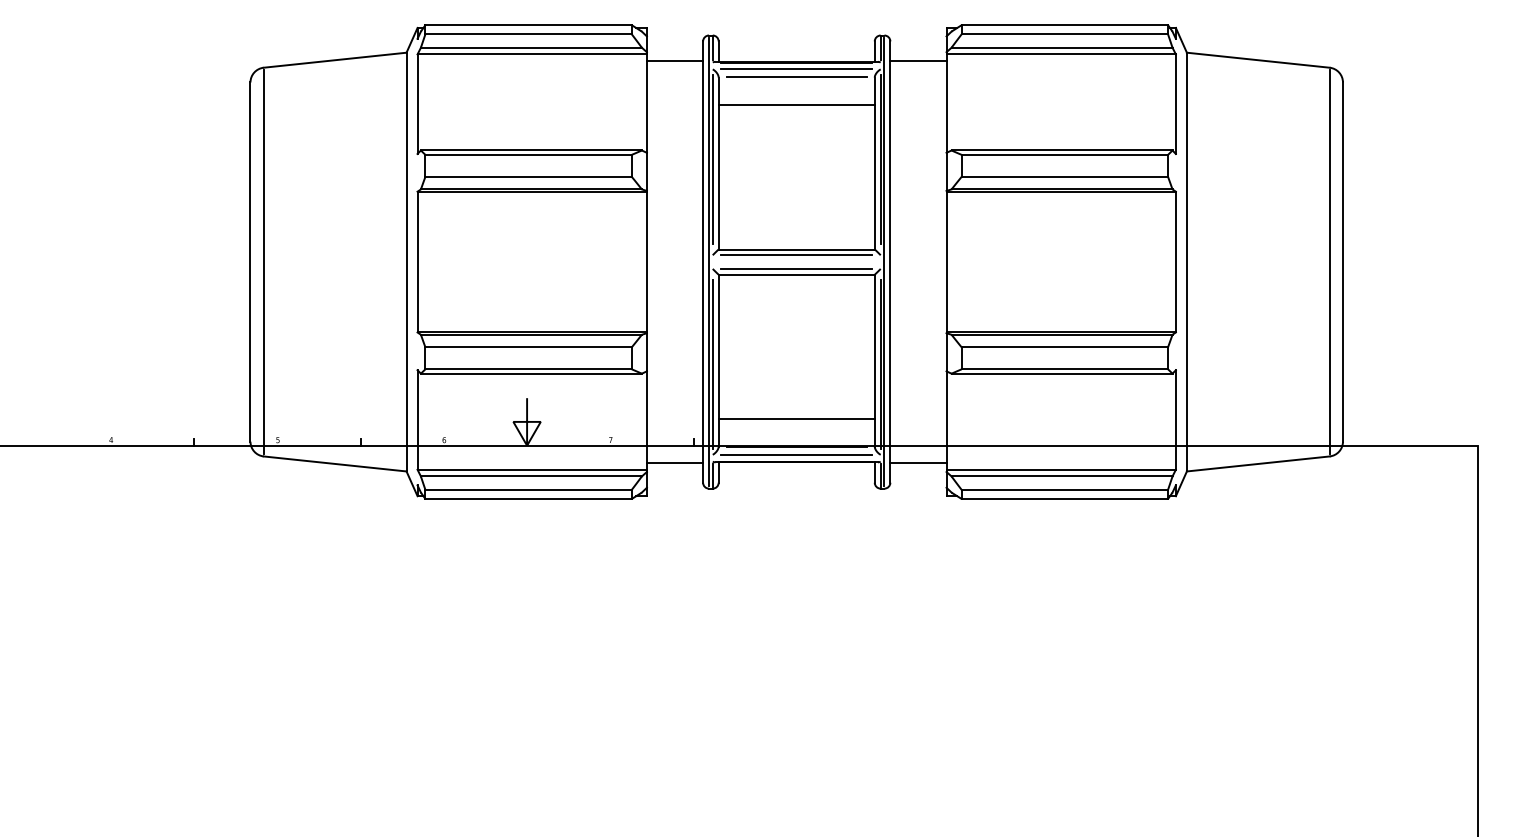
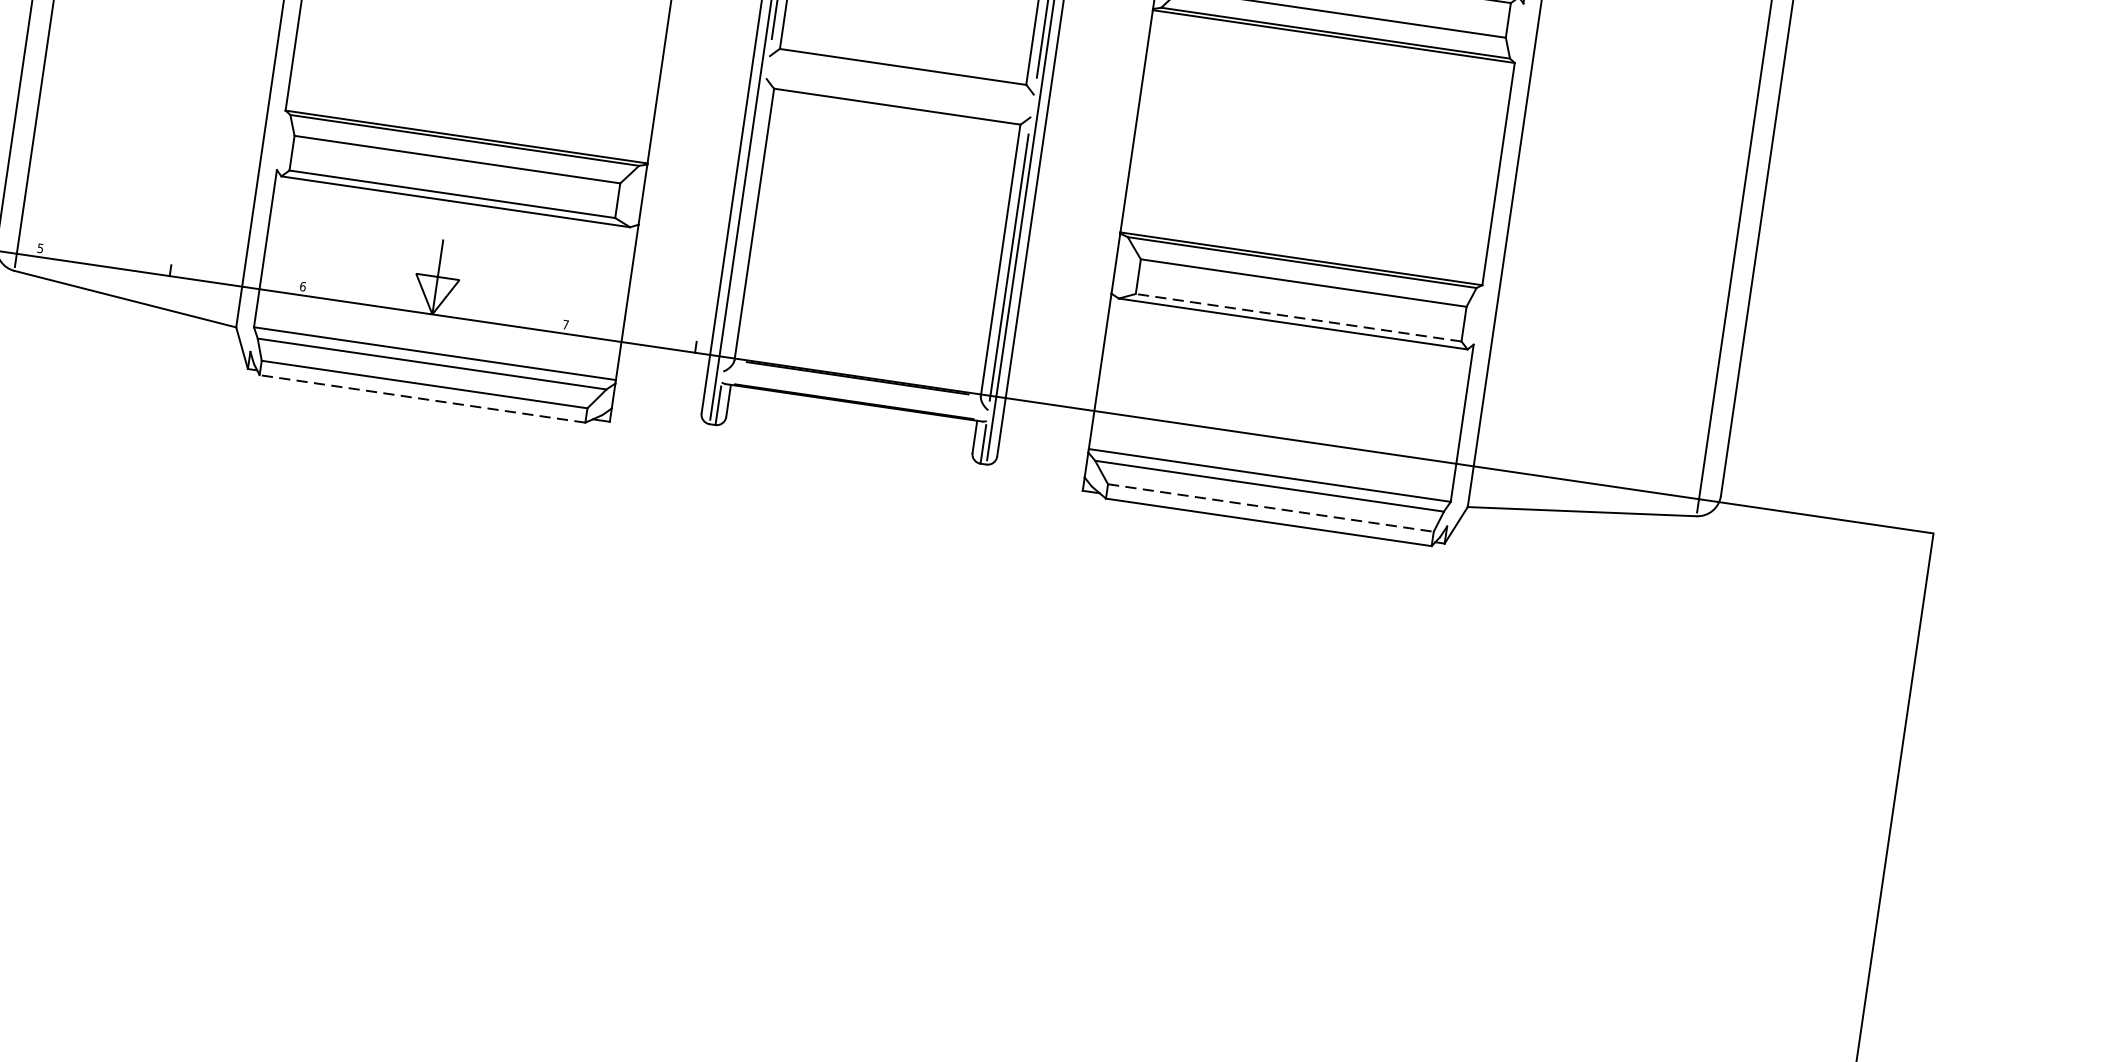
line: (796, 255) -> (901, 76), removed
line: (796, 268) -> (898, 96), removed
line: (712, 364) -> (743, 229), removed
line: (1064, 369) -> (1298, 317), solid -> dashed
line: (796, 418) -> (863, 333), removed
line: (796, 454) -> (855, 390), removed
line: (674, 463) -> (660, 376), removed
line: (918, 463) -> (1046, 432), removed
line: (1065, 489) -> (1272, 507), solid -> dashed
line: (528, 498) -> (422, 398), solid -> dashed

